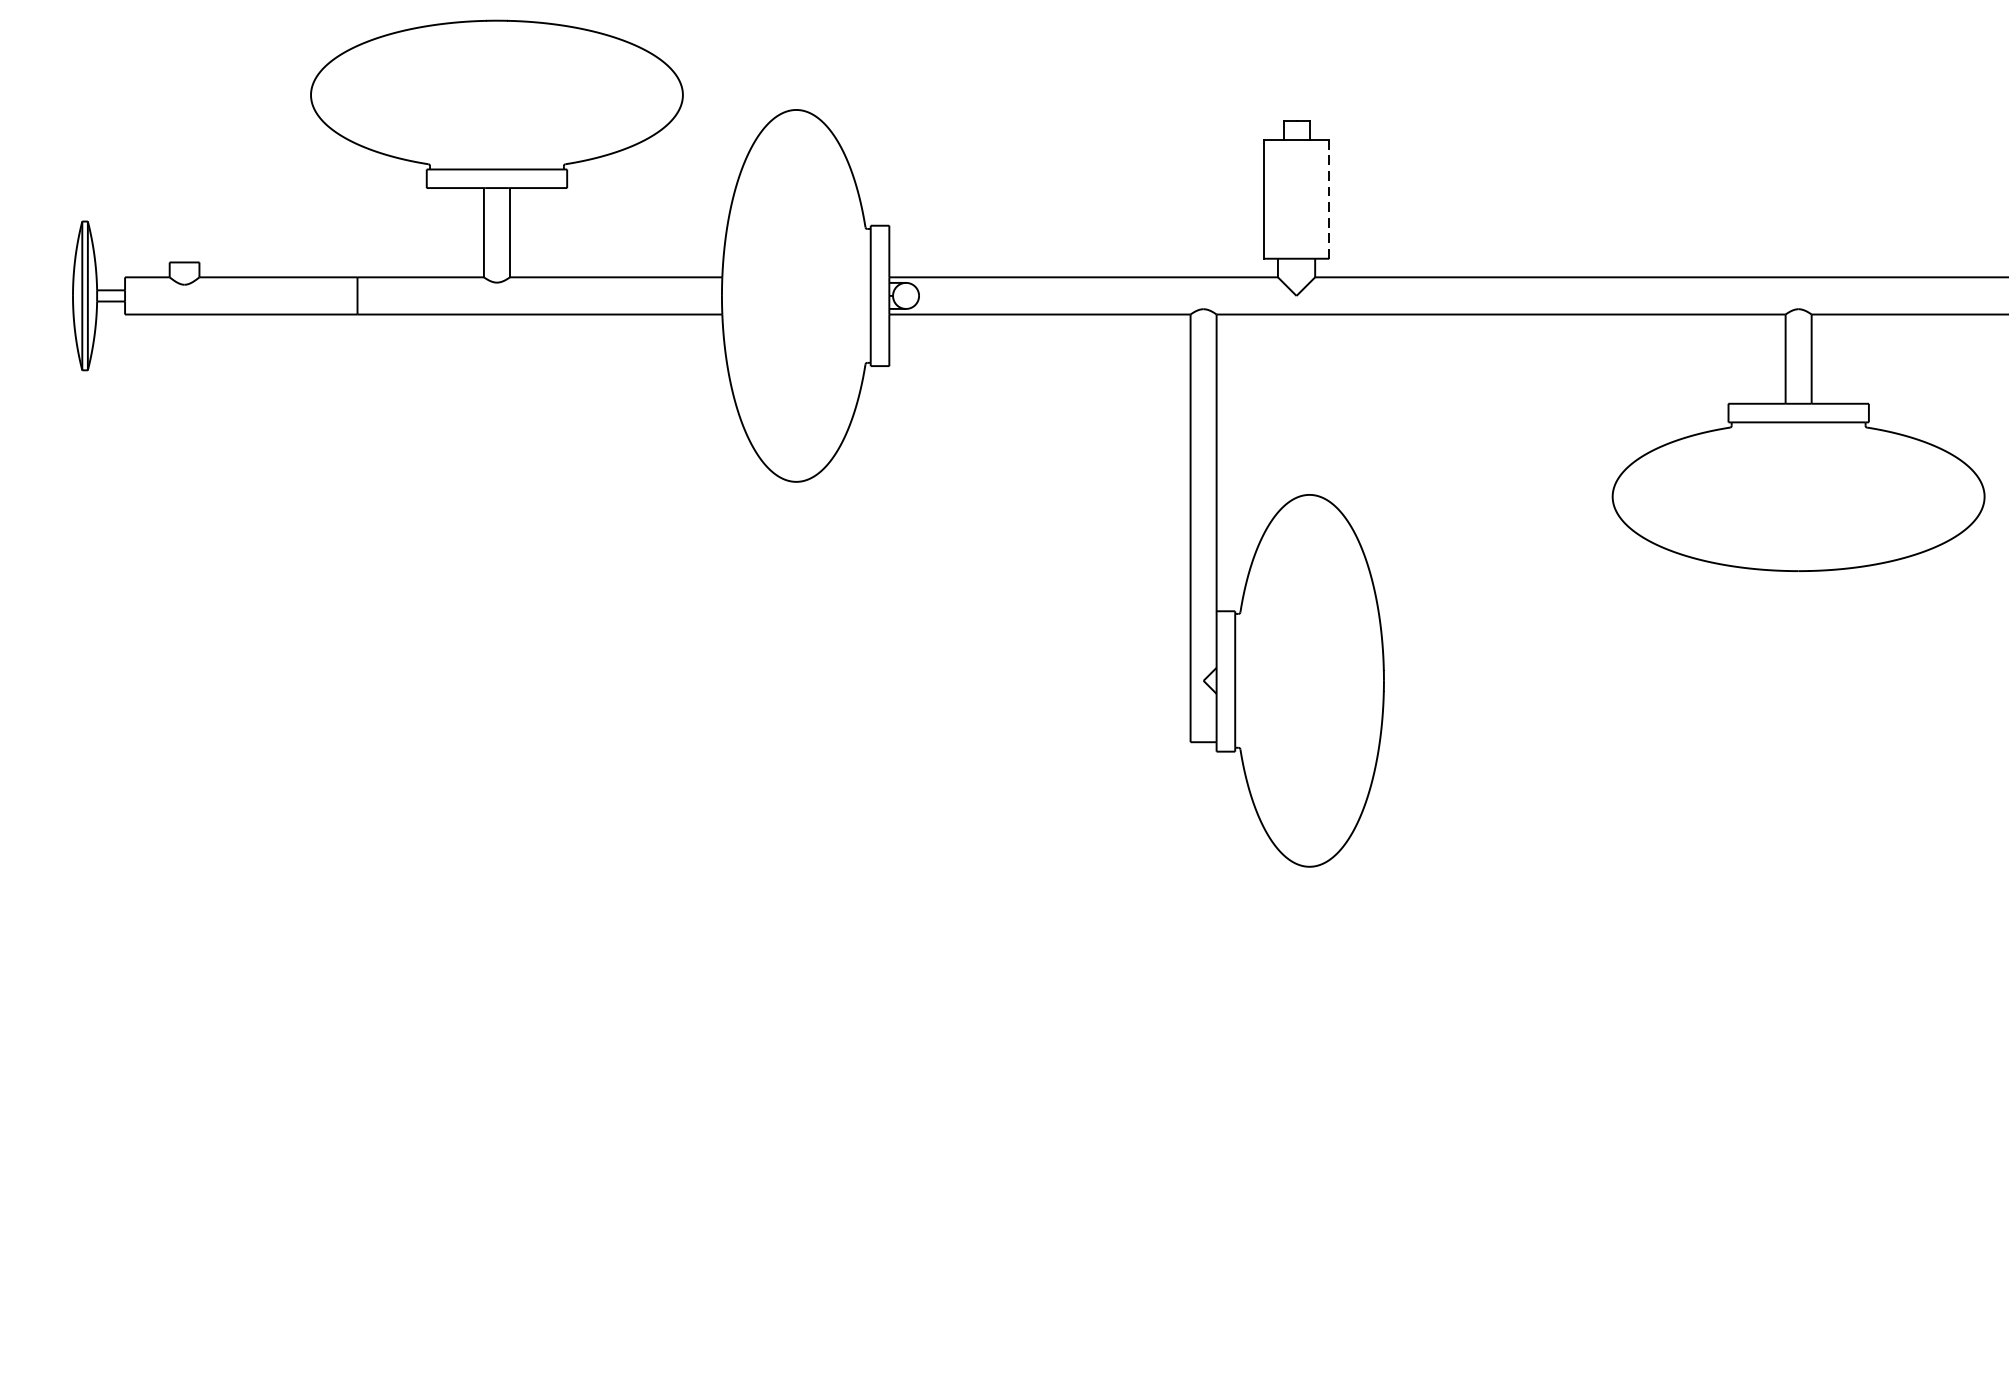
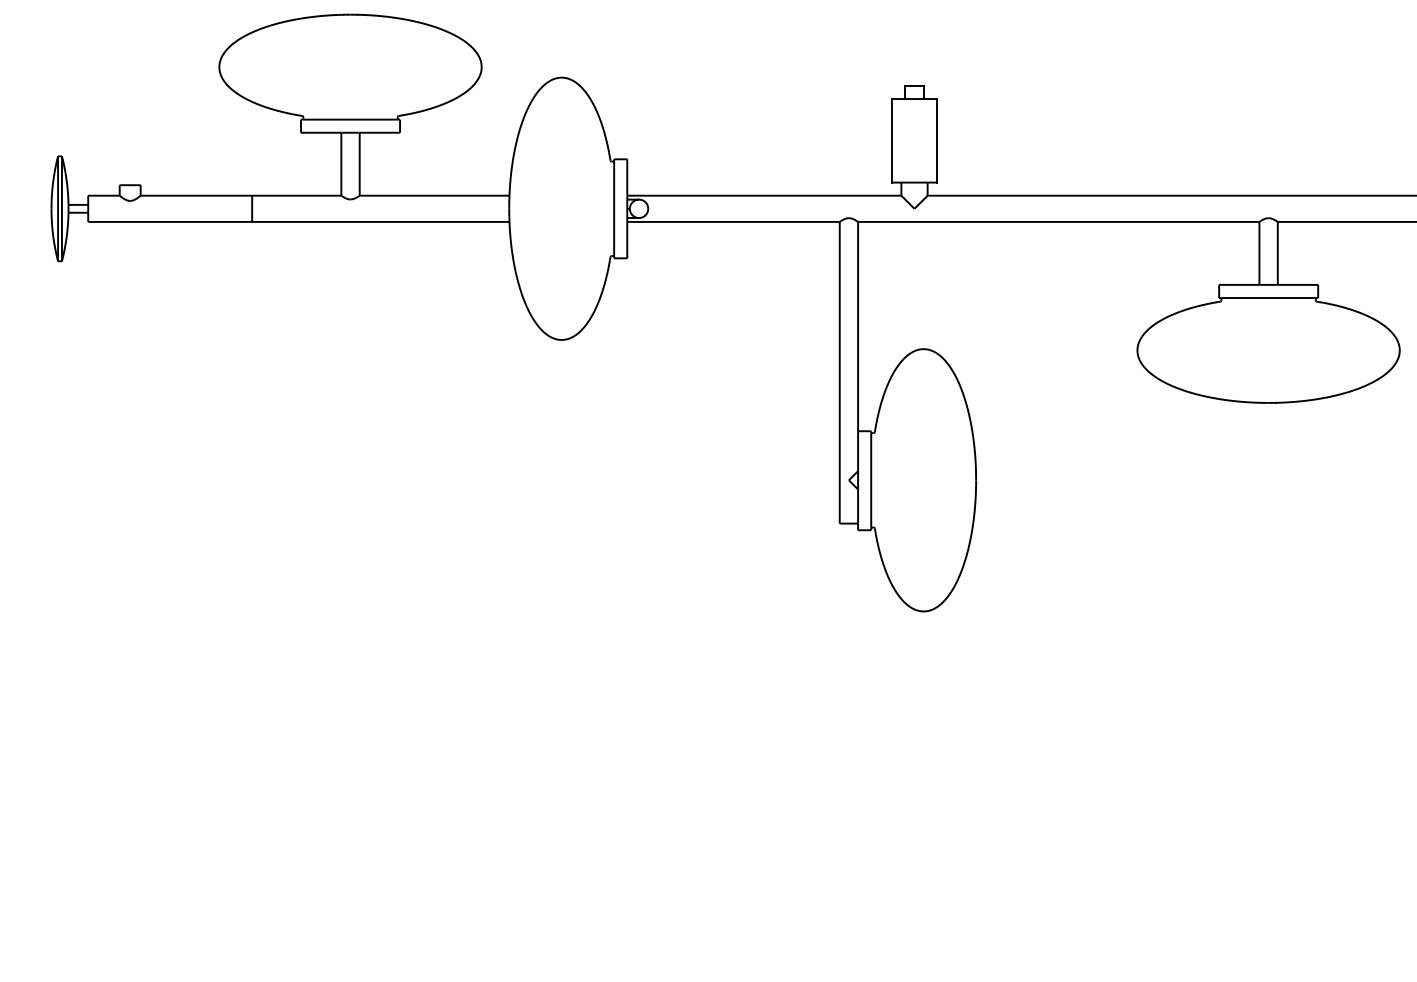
line: (1329, 199) -> (937, 140), dashed -> solid

